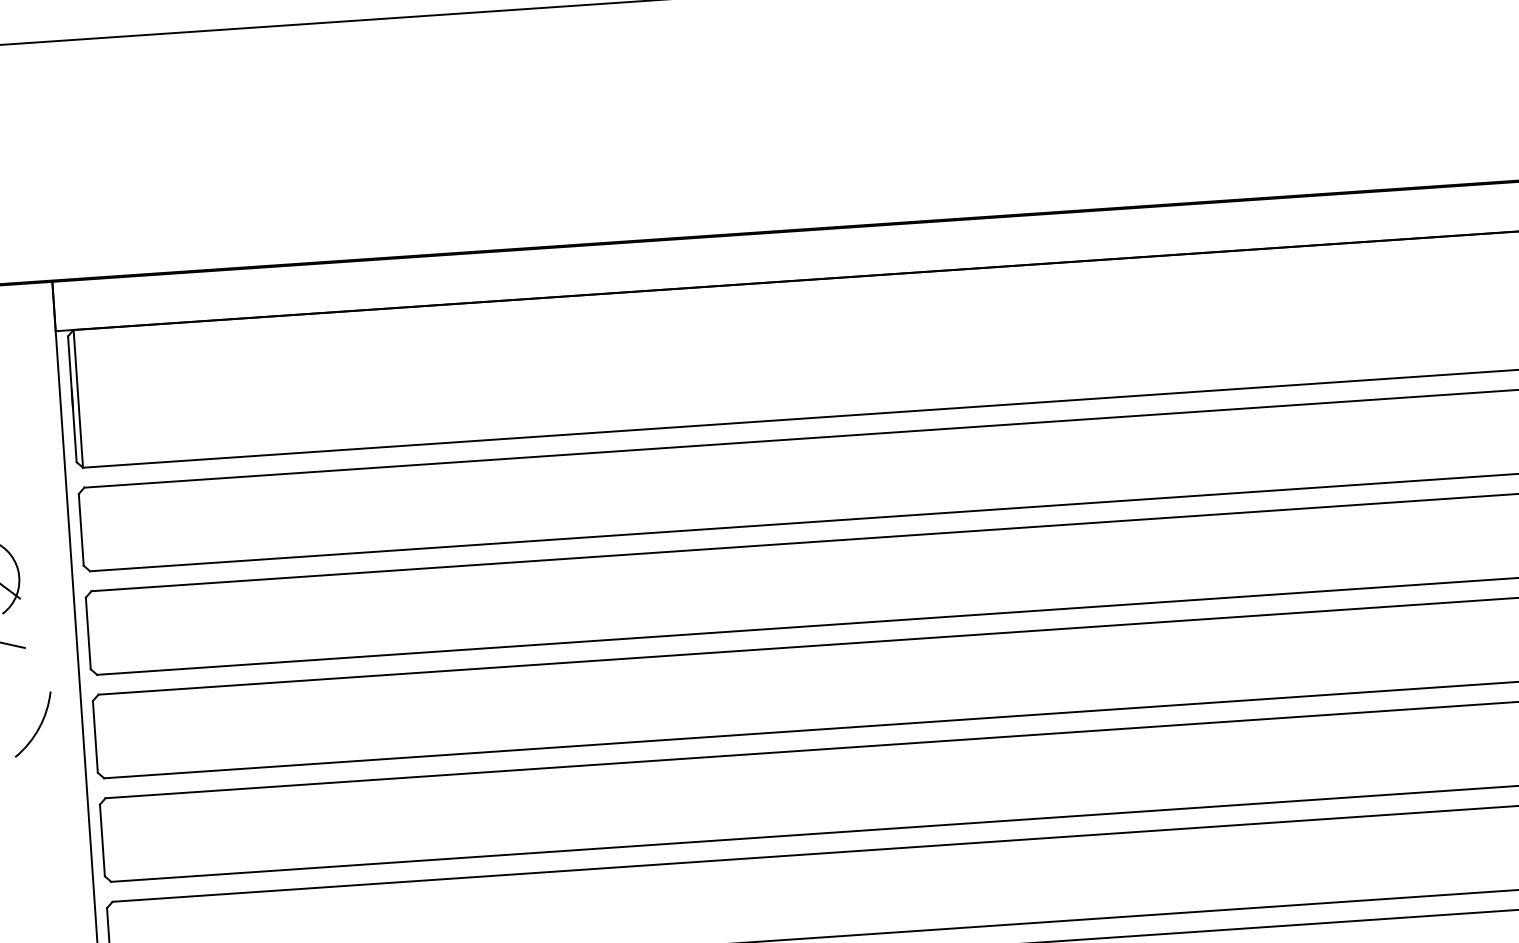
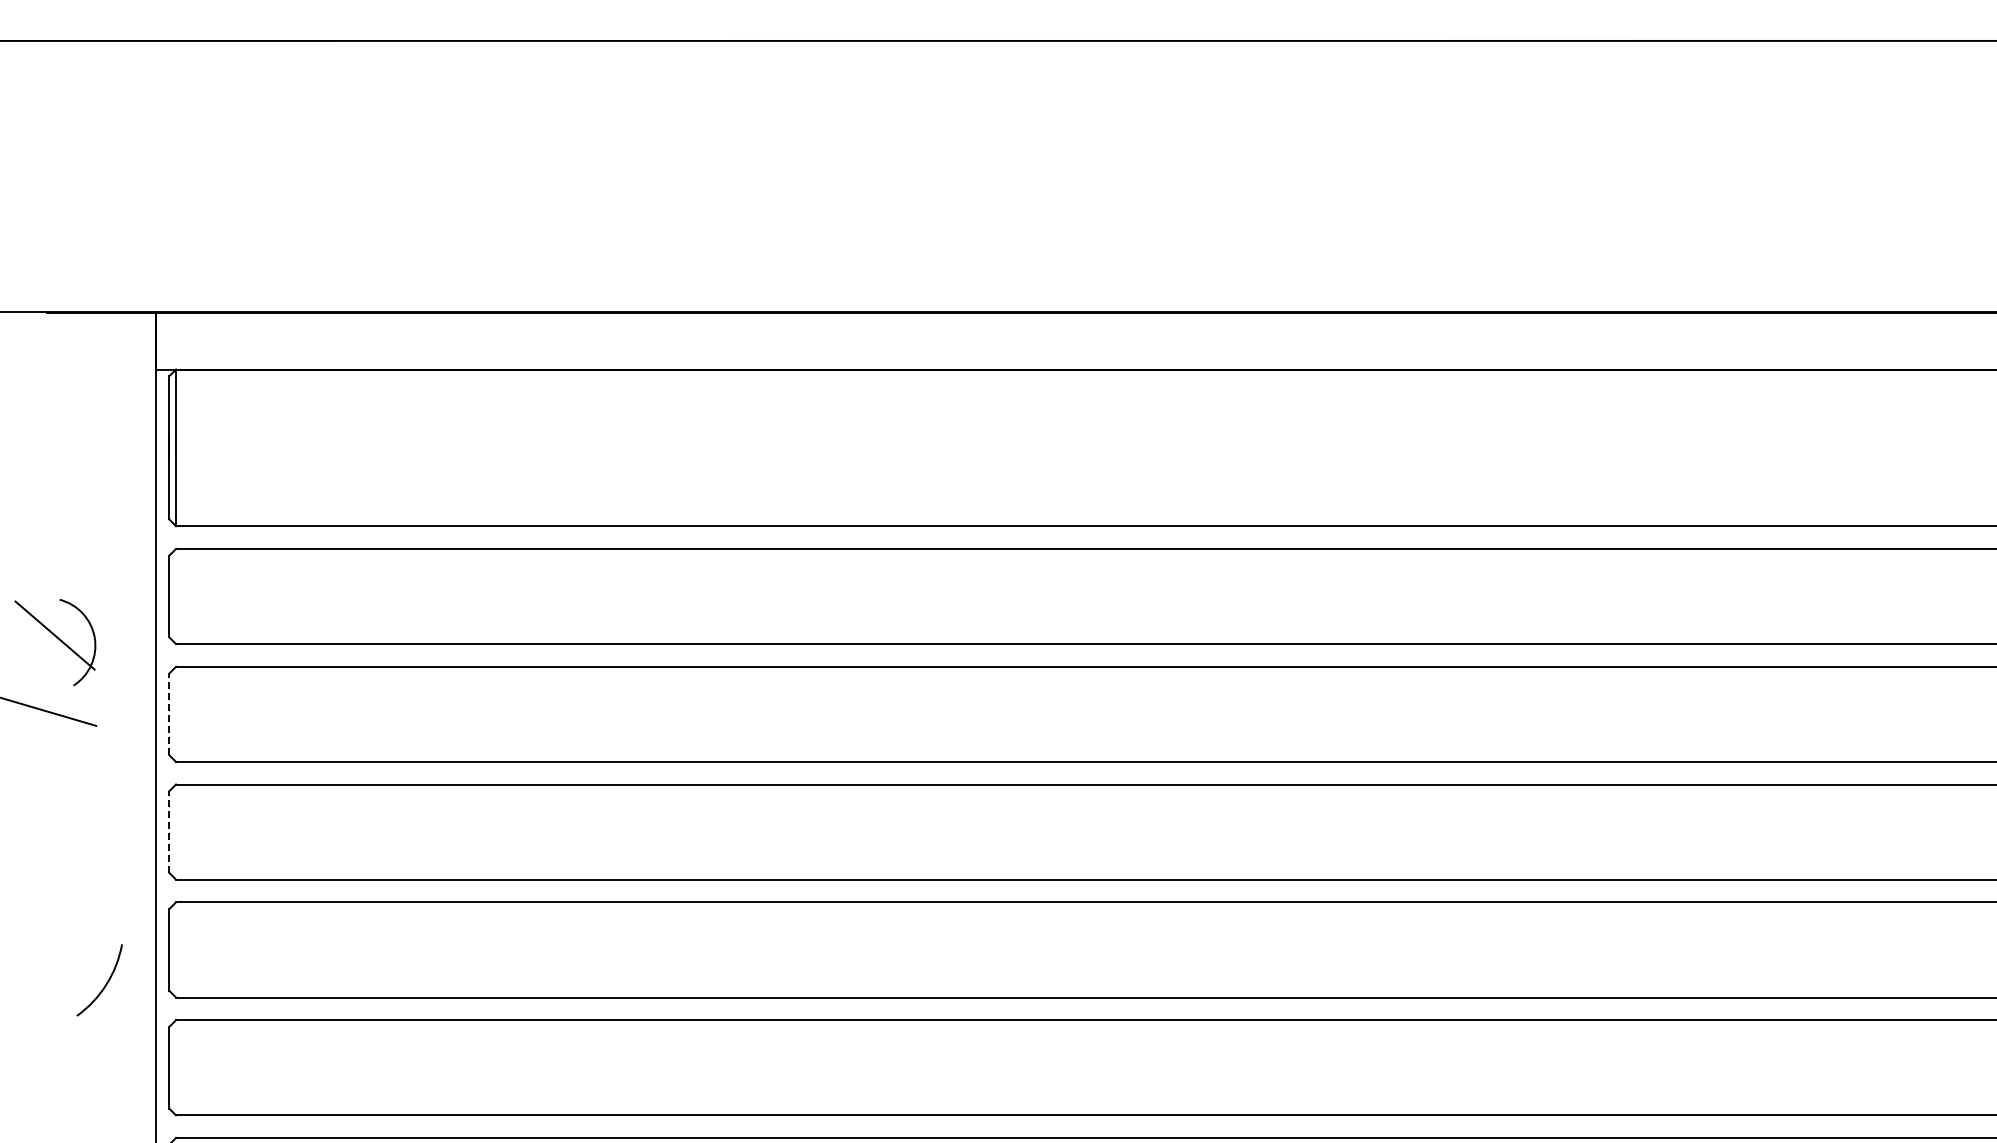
line: (88, 633) -> (169, 714), solid -> dashed
curve: (37, 728) -> (104, 985), moved
line: (95, 737) -> (169, 832), solid -> dashed

